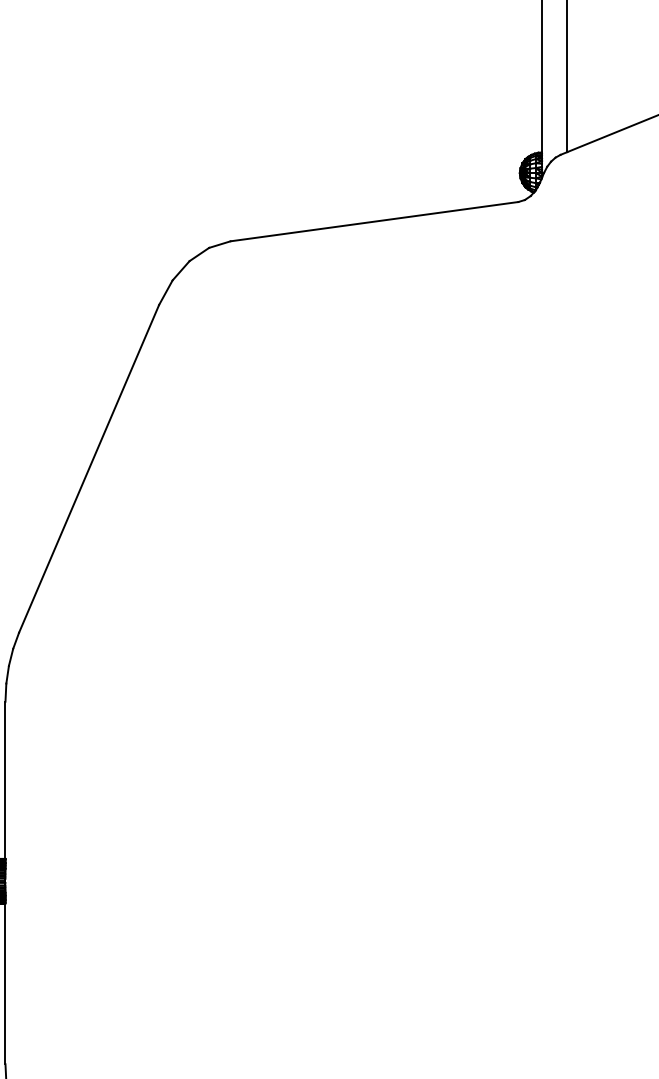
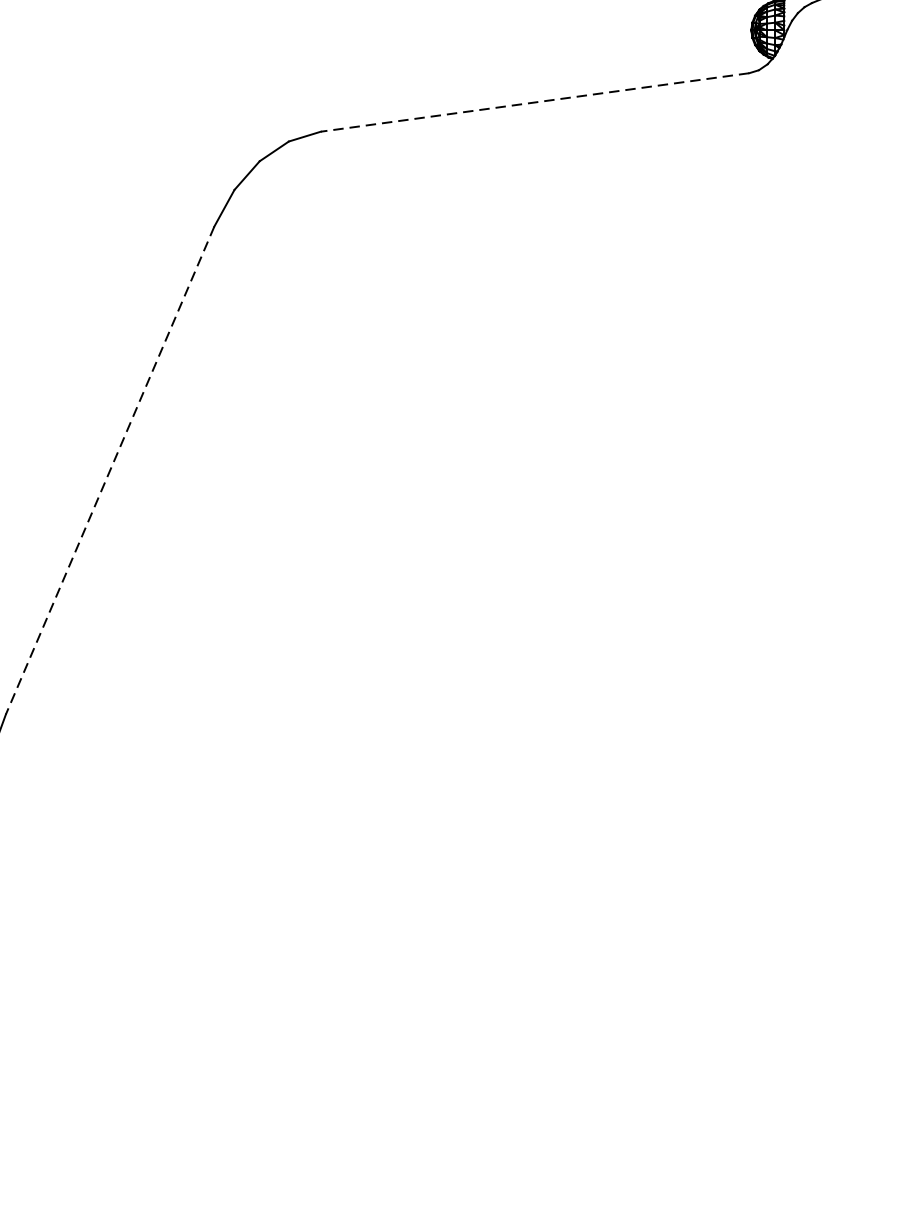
line: (374, 221) -> (534, 102), solid -> dashed
line: (88, 469) -> (109, 471), solid -> dashed

